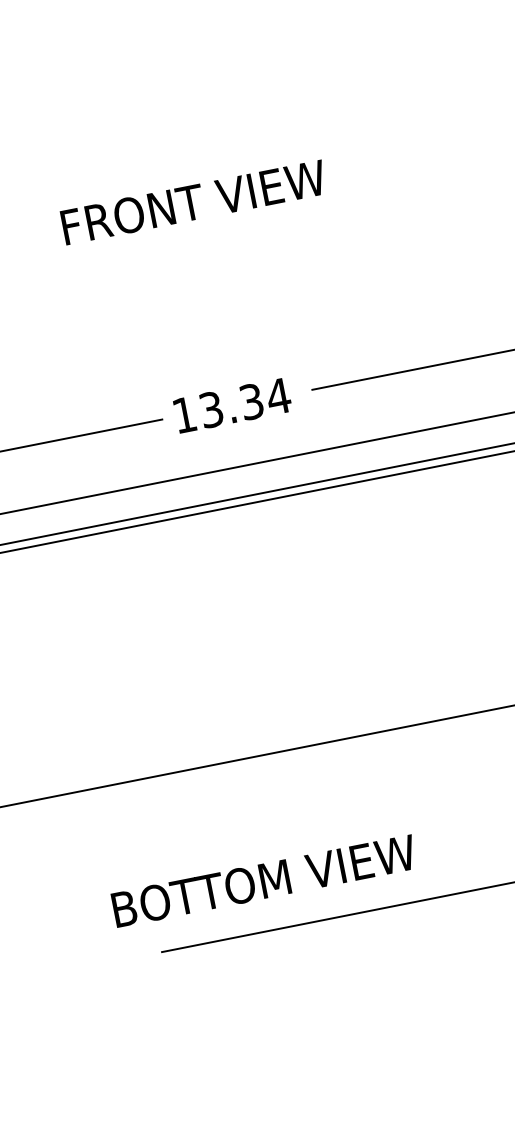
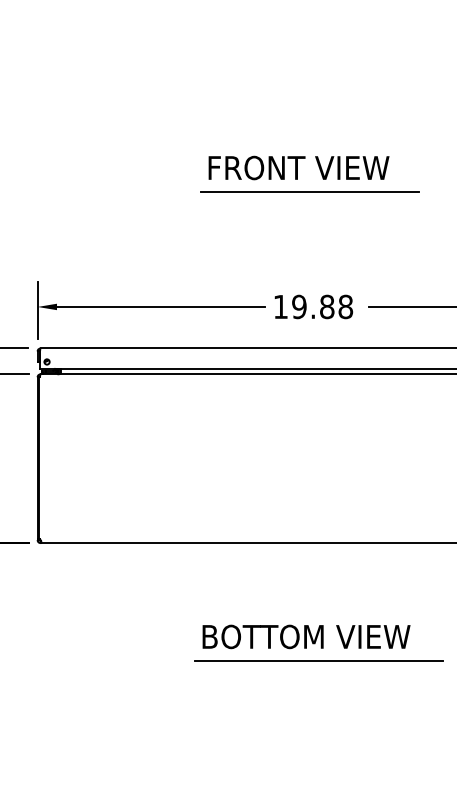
text: (193, 201) -> (298, 167), moved
line: (192, 239) -> (309, 191), added
text: (244, 402) -> (322, 306), 13.34 -> 19.88
text: (264, 880) -> (306, 636), moved

